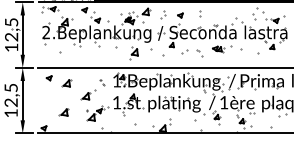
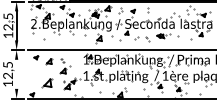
part: (102, 82) -> (63, 60), moved
line: (22, 100) -> (16, 74), removed
part: (63, 112) -> (46, 83), size x1.6

